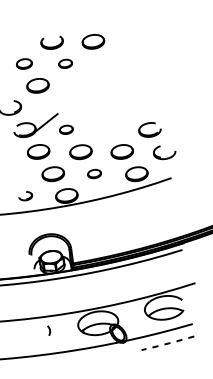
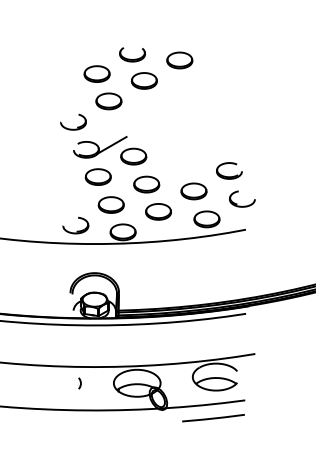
part: (23, 63) -> (96, 73), size x1.43
part: (64, 63) -> (143, 80), size x1.67
part: (66, 129) -> (133, 156), size x1.67
part: (94, 173) -> (158, 211), size x1.67
part: (25, 196) -> (75, 225), size x1.67
line: (167, 343) -> (212, 418), dashed -> solid

